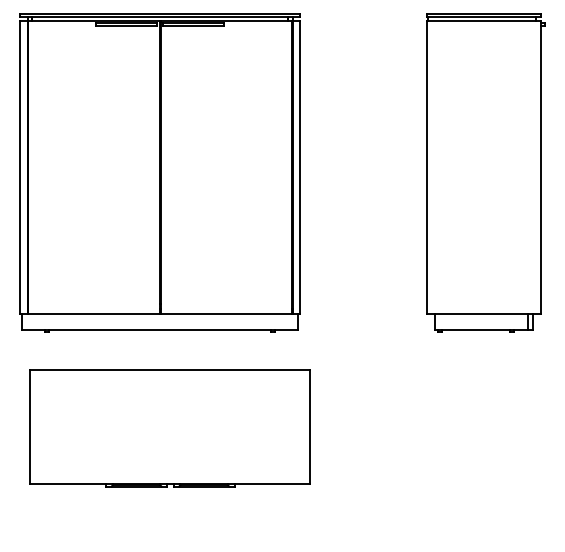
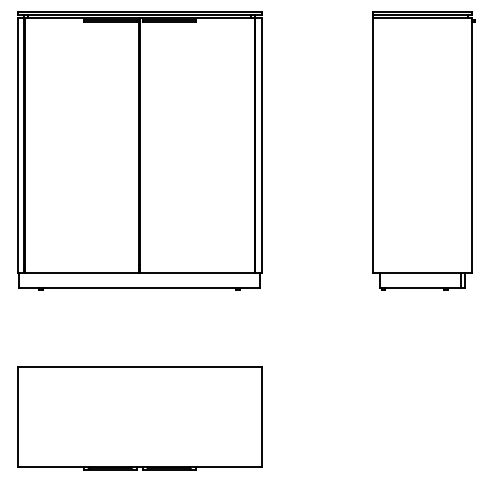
part: (170, 428) -> (139, 418), moved

